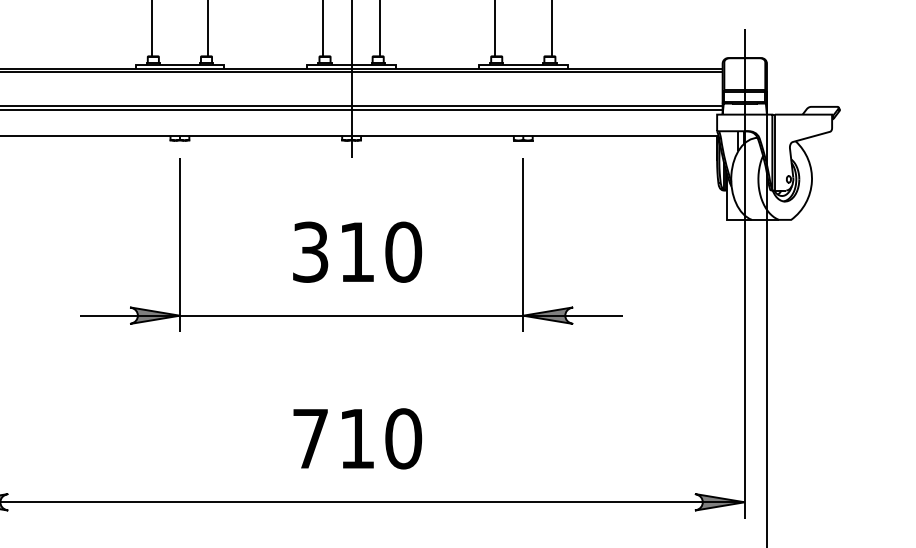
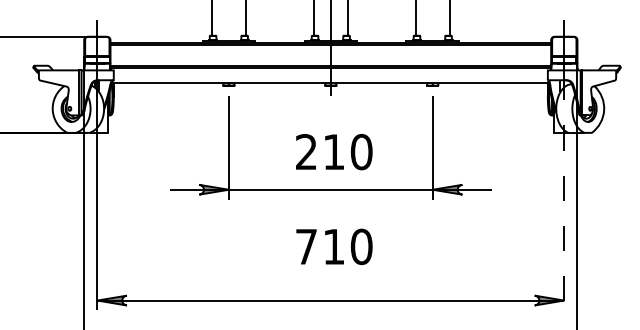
text: (310, 252) -> (306, 152), 310 -> 210
line: (745, 320) -> (564, 192), solid -> dashed
text: (357, 438) -> (334, 246), moved

